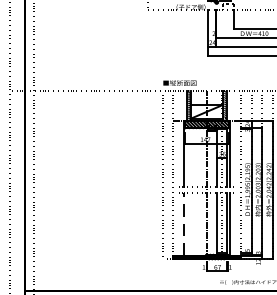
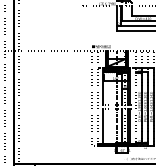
line: (183, 224) -> (103, 126), dashed -> solid

